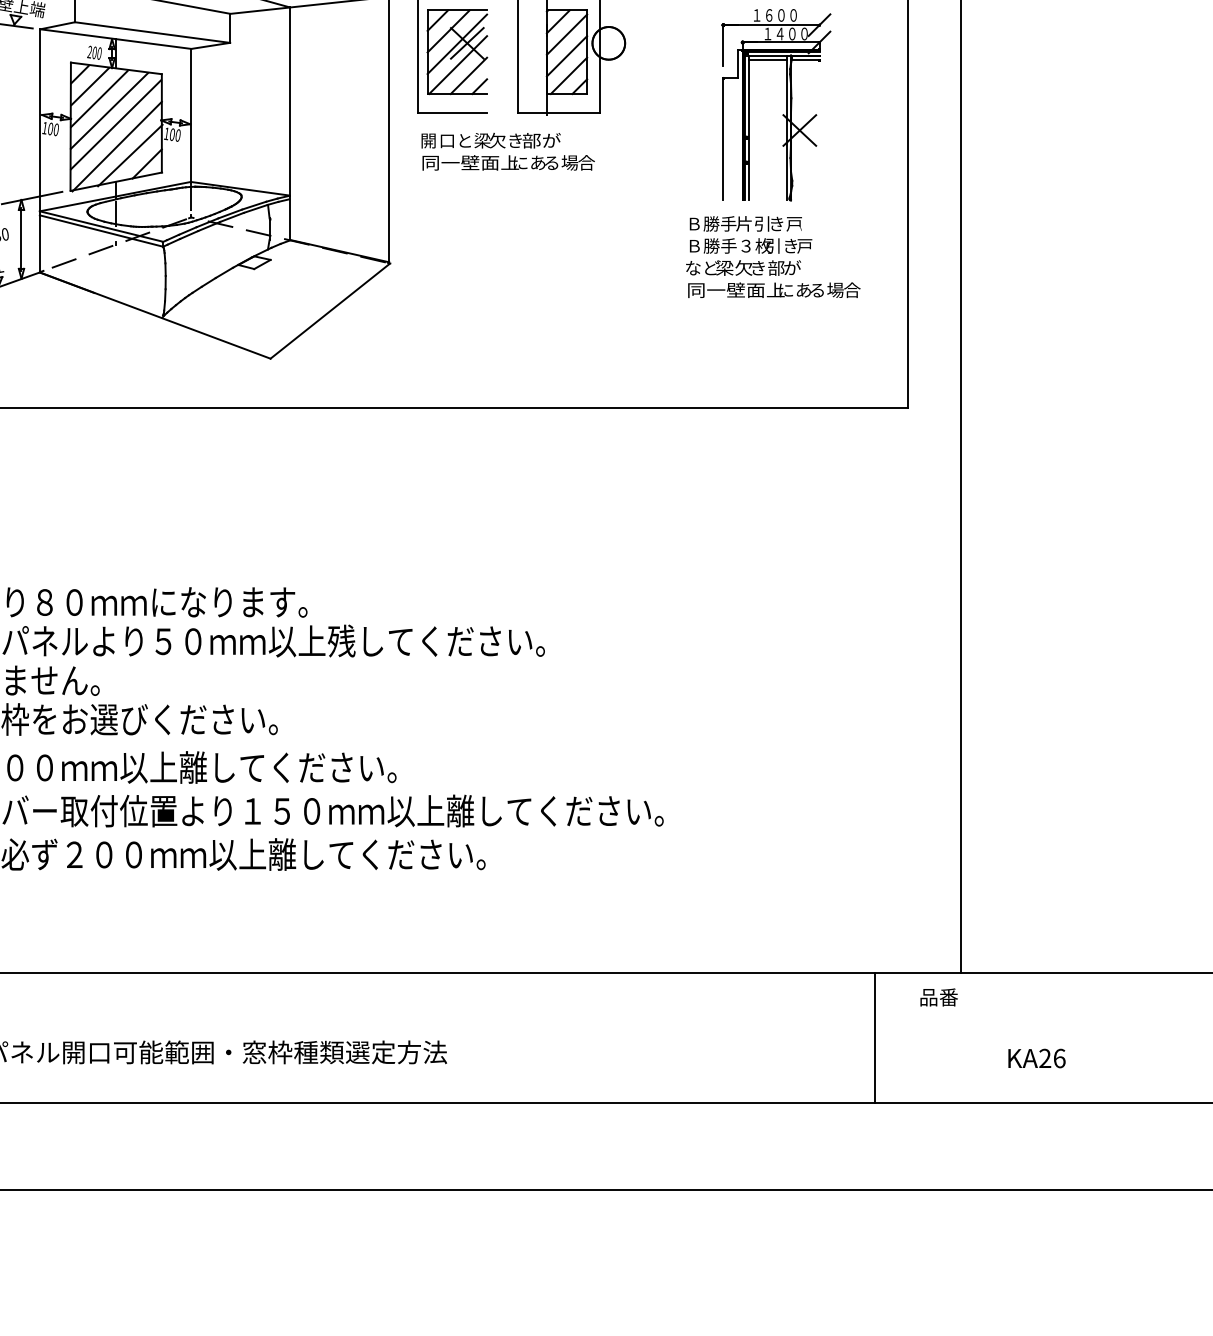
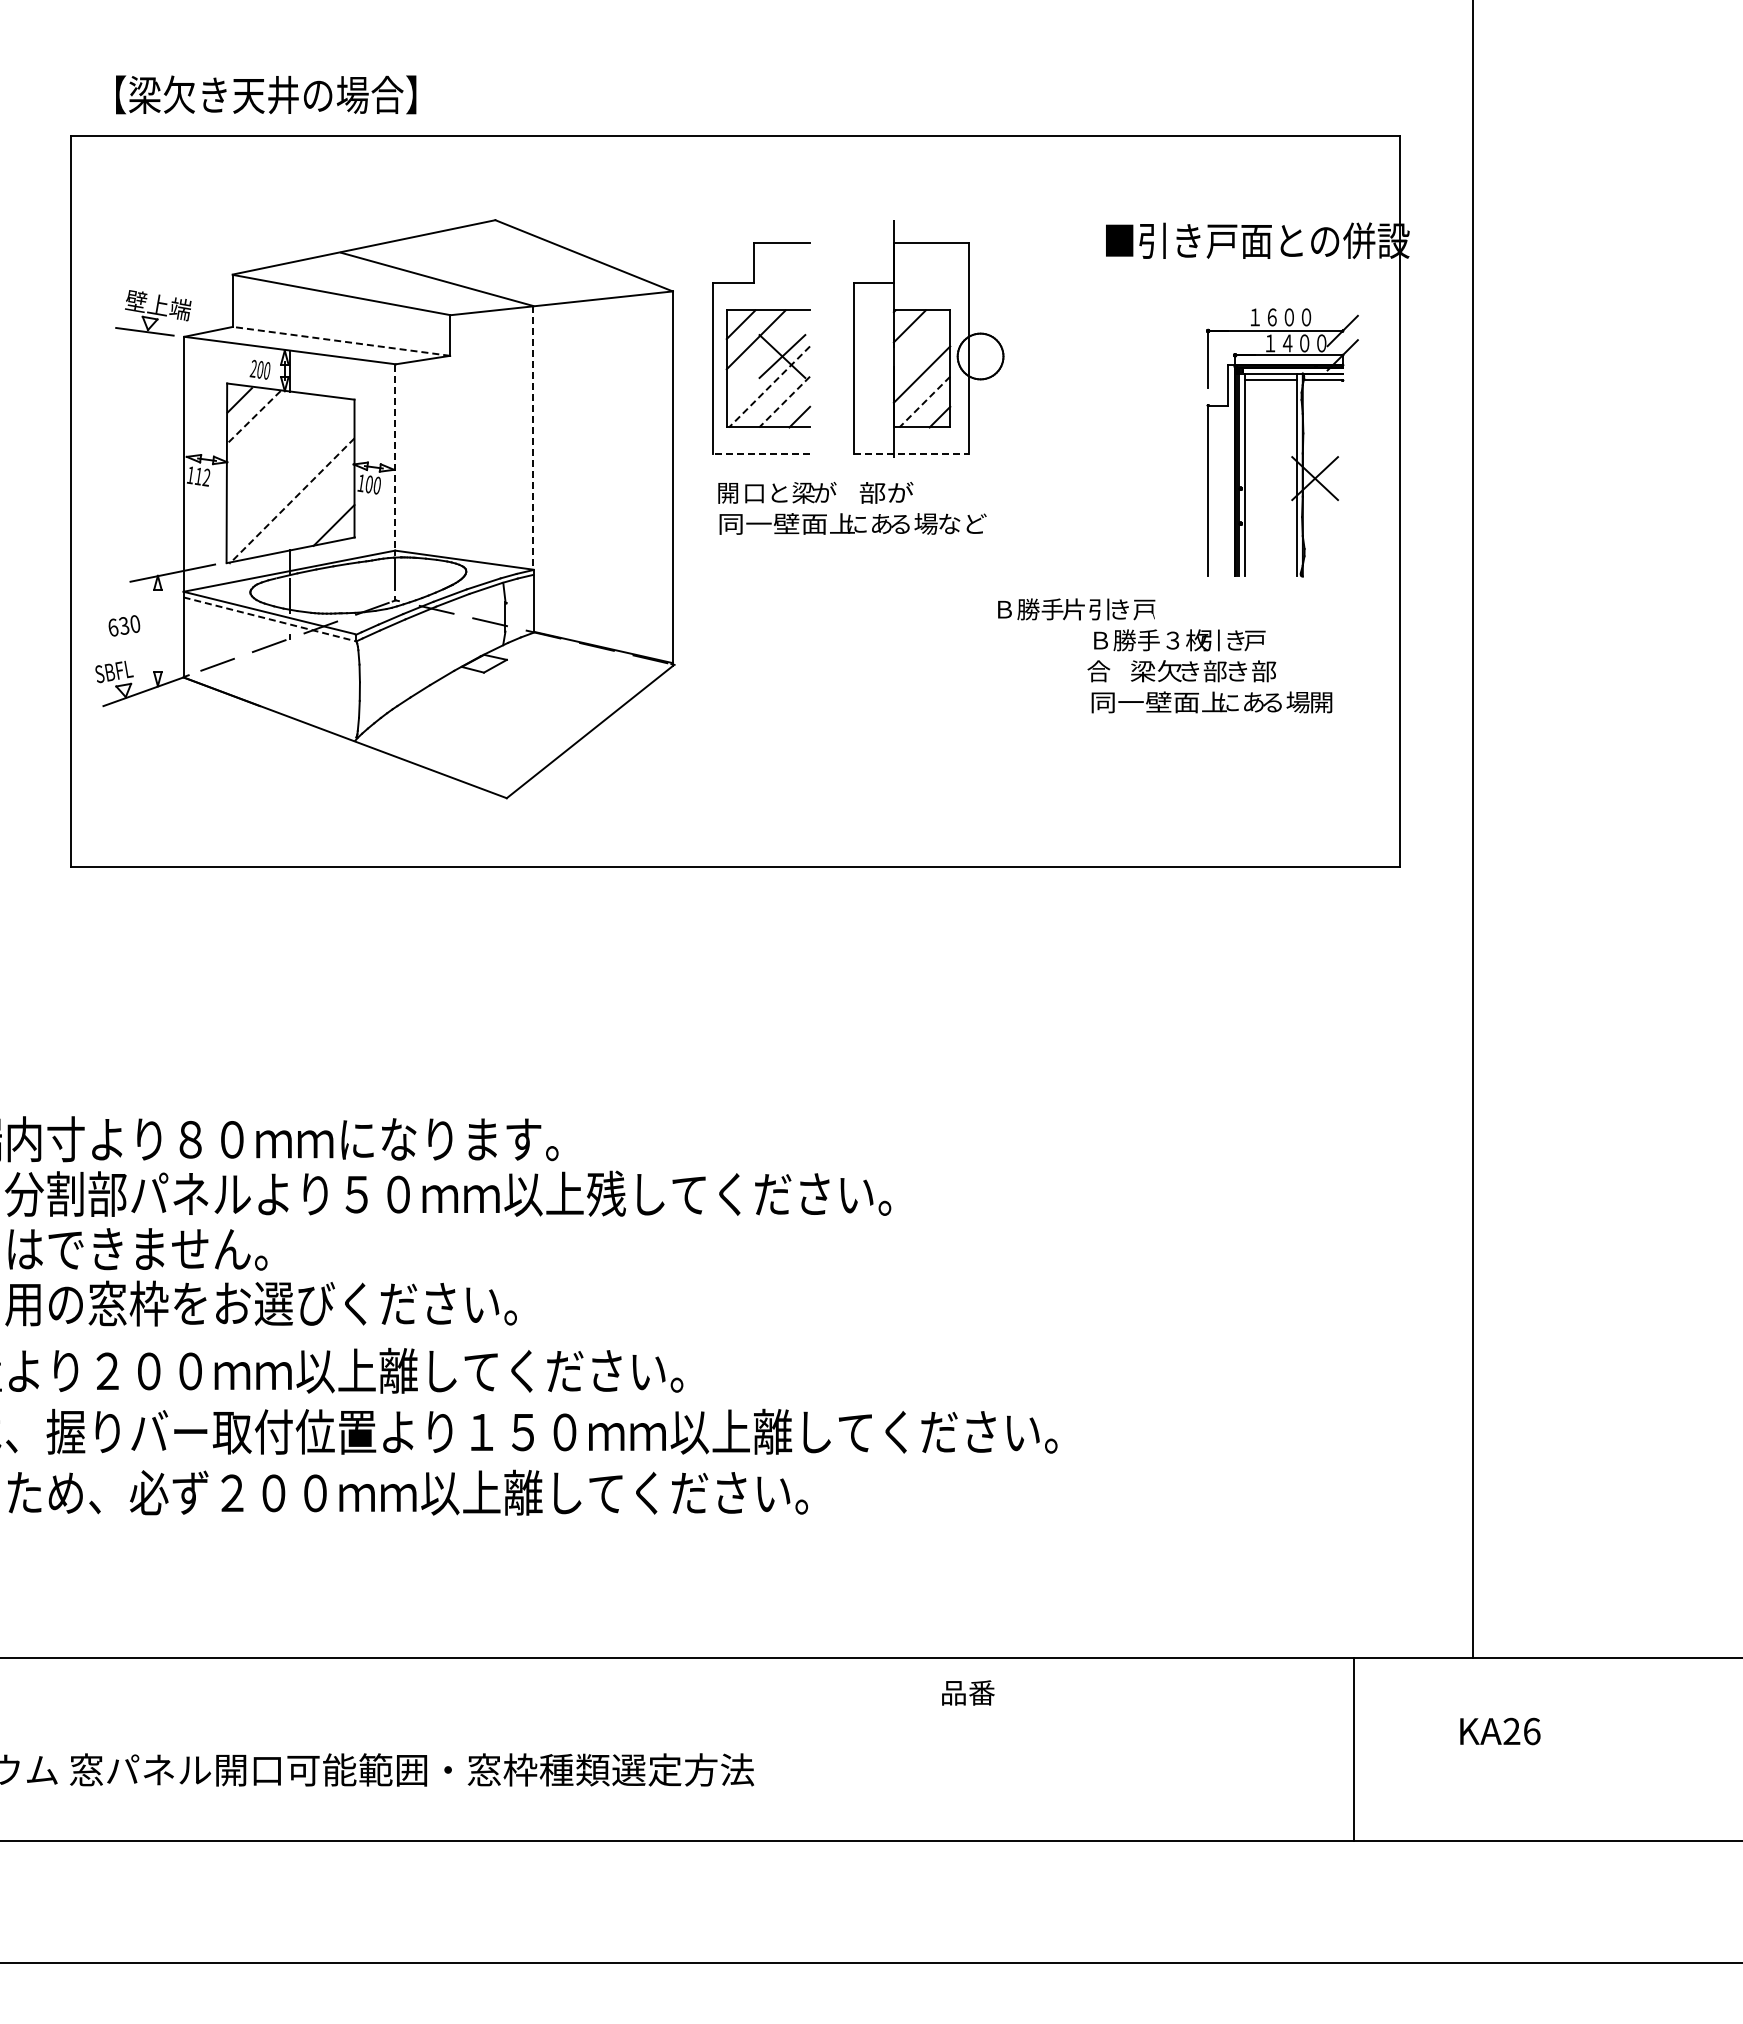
line: (152, 32) -> (341, 341), solid -> dashed
line: (566, 34) -> (921, 344), removed
line: (457, 44) -> (768, 357), removed
line: (458, 65) -> (769, 387), solid -> dashed
line: (468, 76) -> (784, 402), solid -> dashed
line: (568, 76) -> (924, 402), solid -> dashed
line: (89, 86) -> (253, 417), solid -> dashed
line: (99, 99) -> (266, 434), removed
line: (289, 101) -> (533, 438), solid -> dashed
part: (786, 104) -> (1296, 442), moved
line: (109, 111) -> (281, 451), removed
line: (452, 113) -> (761, 454), solid -> dashed
line: (559, 113) -> (911, 454), solid -> dashed
line: (191, 116) -> (395, 458), solid -> dashed
line: (116, 124) -> (290, 470), removed
text: (53, 129) -> (202, 476), 100 -> 112
text: (505, 140) -> (835, 492), 欠き -> が
line: (116, 146) -> (291, 501), solid -> dashed
line: (130, 155) -> (310, 513), removed
text: (595, 162) -> (962, 523), 合 -> など
text: (745, 223) -> (1076, 609), moved
line: (101, 231) -> (270, 619), solid -> dashed
line: (21, 238) -> (157, 630), removed
text: (701, 268) -> (1110, 671), など -> 合
text: (802, 268) -> (1251, 671), が -> き部
text: (852, 290) -> (1321, 702), 合 -> 開
text: (939, 997) -> (968, 1692), moved
text: (1037, 1058) -> (1500, 1731), moved

